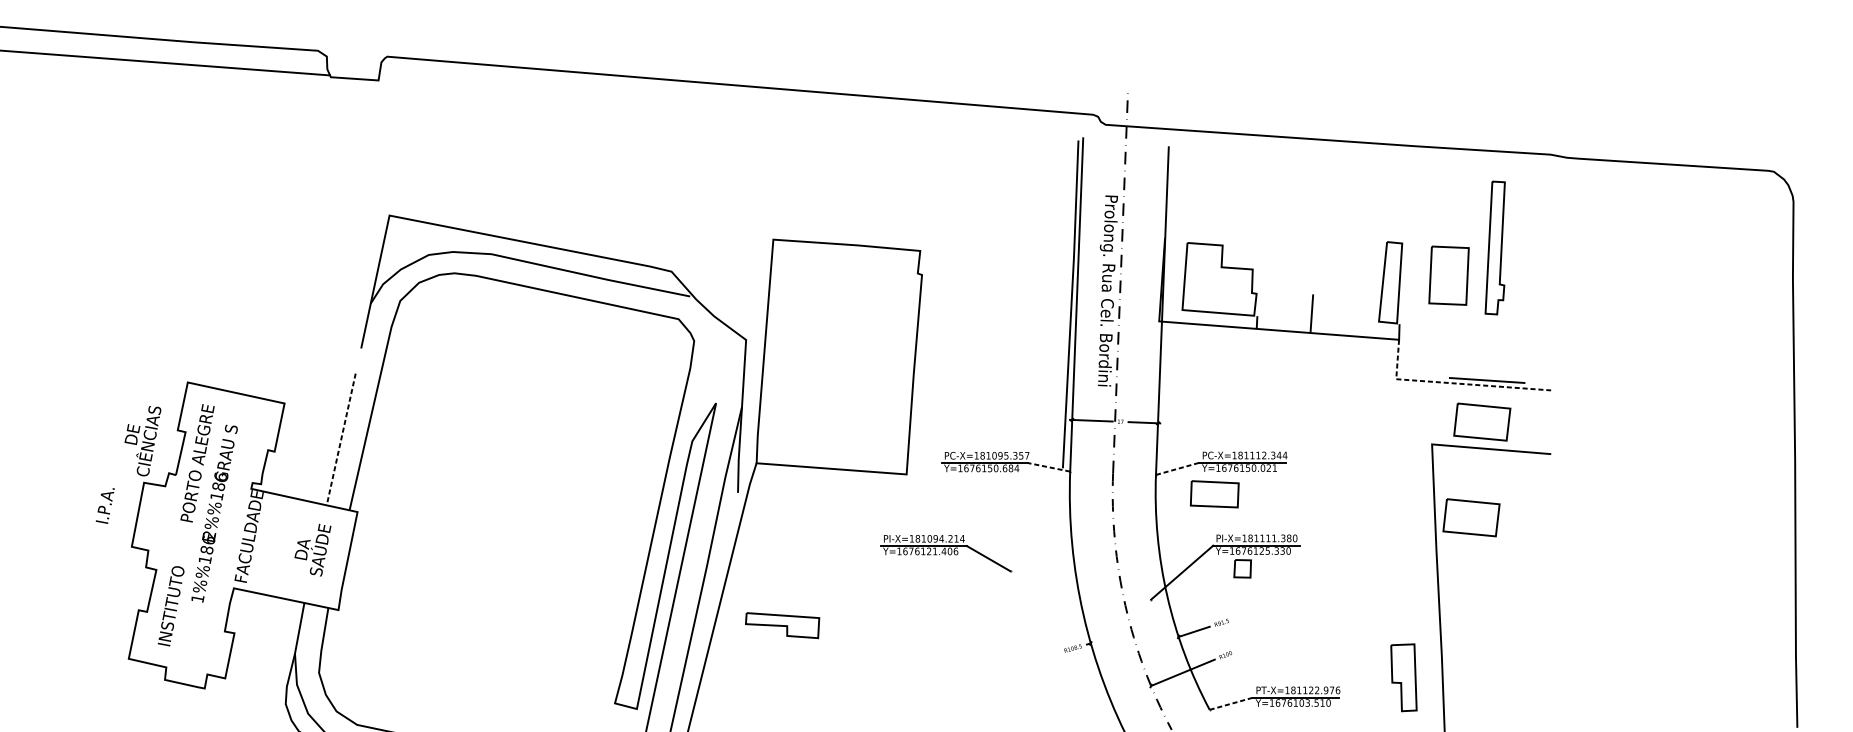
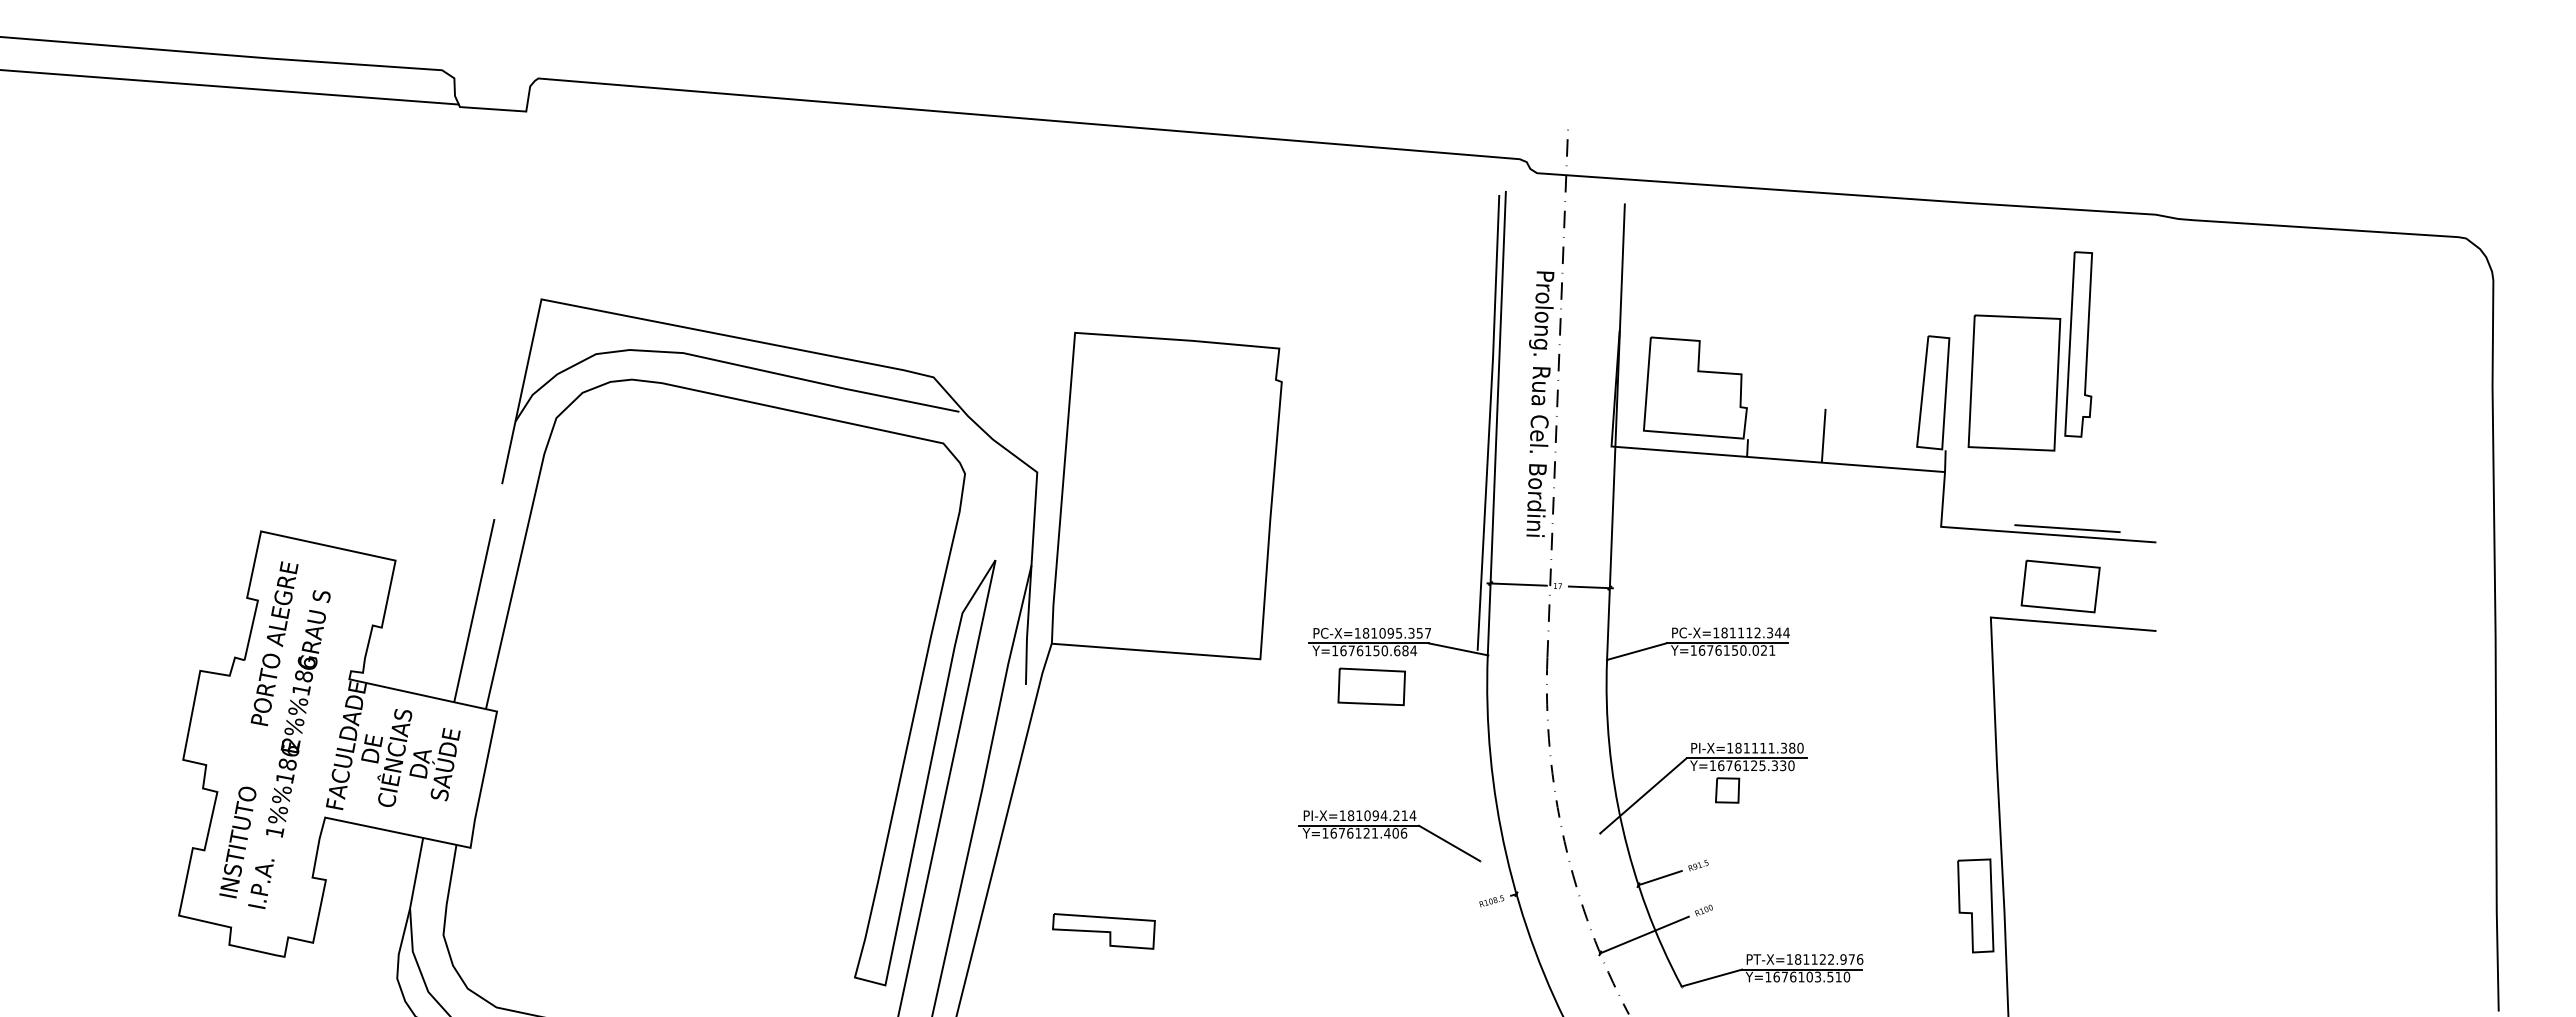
part: (1449, 275) -> (2014, 382), size x1.67
line: (1453, 383) -> (2020, 532), dashed -> solid
line: (341, 439) -> (474, 610), dashed -> solid
text: (142, 440) -> (386, 757), moved
line: (1048, 467) -> (1457, 649), dashed -> solid
line: (1177, 468) -> (1637, 651), dashed -> solid
part: (1214, 494) -> (1371, 686), moved
text: (105, 506) -> (261, 884), moved
part: (1471, 517) -> (2045, 719), removed
part: (945, 553) -> (1389, 836), moved
part: (782, 625) -> (1103, 931), moved
part: (1403, 677) -> (1975, 905), moved
line: (1231, 703) -> (1712, 977), dashed -> solid

